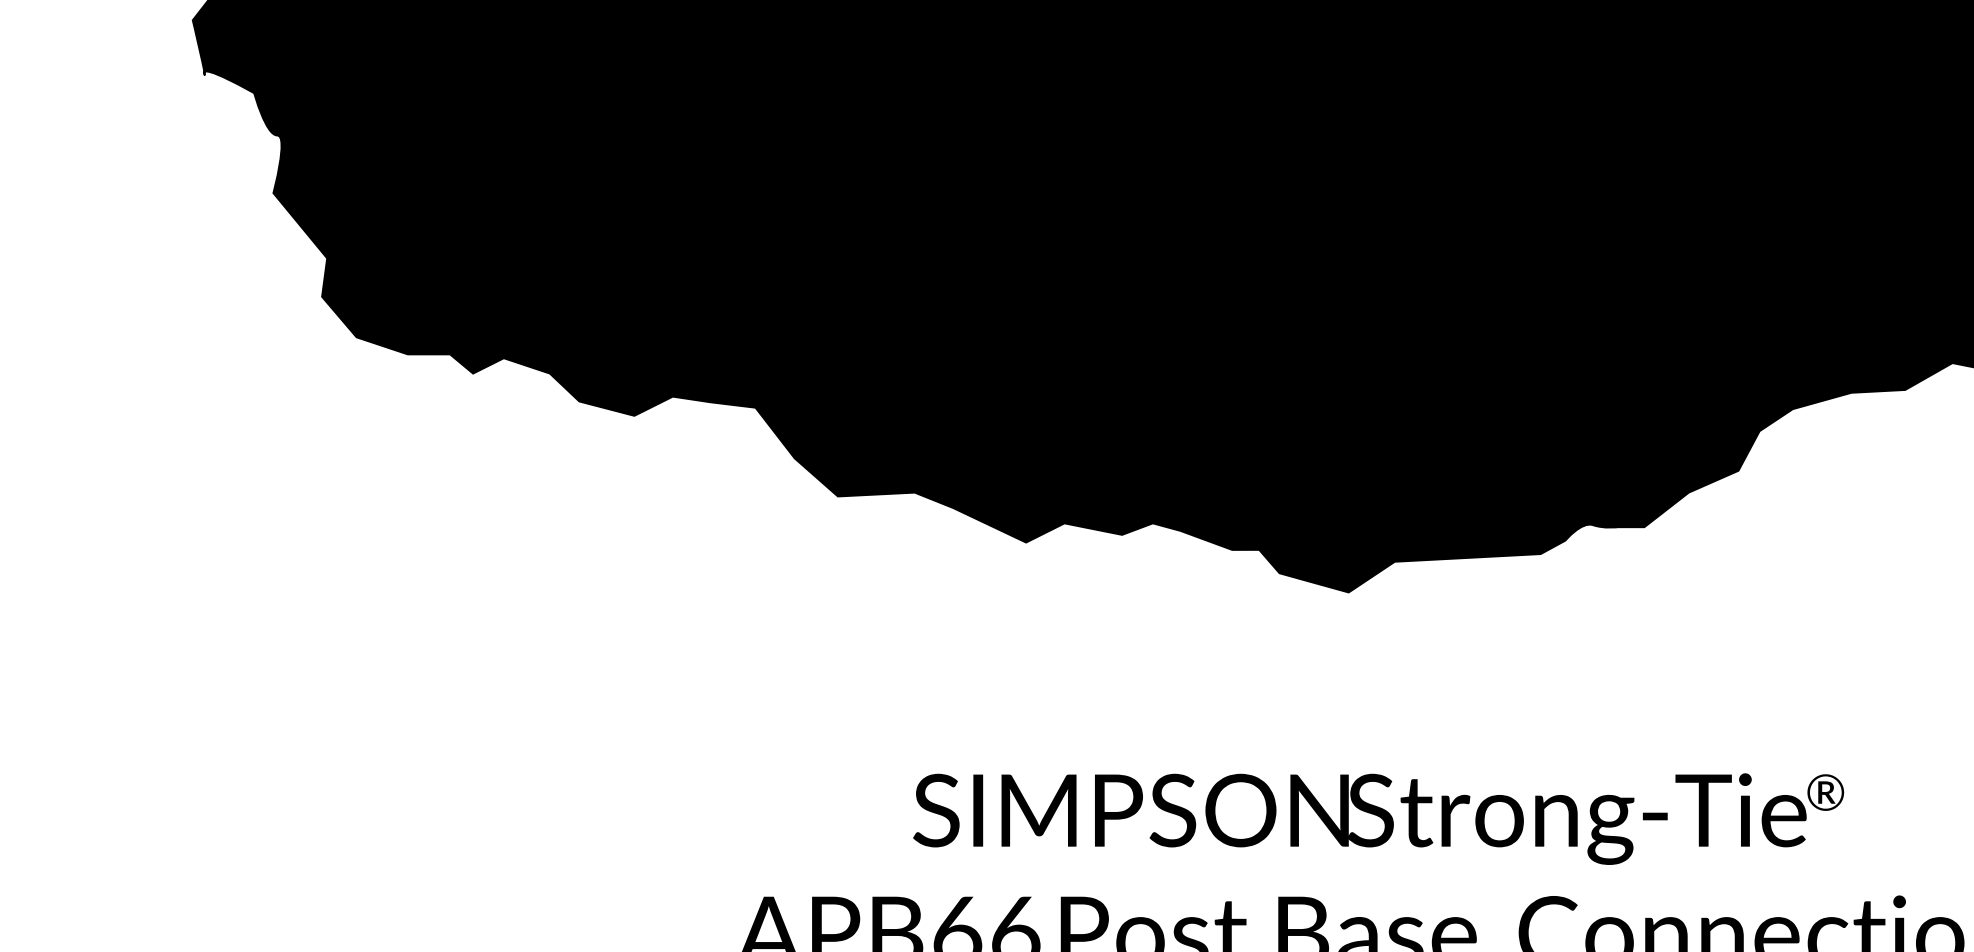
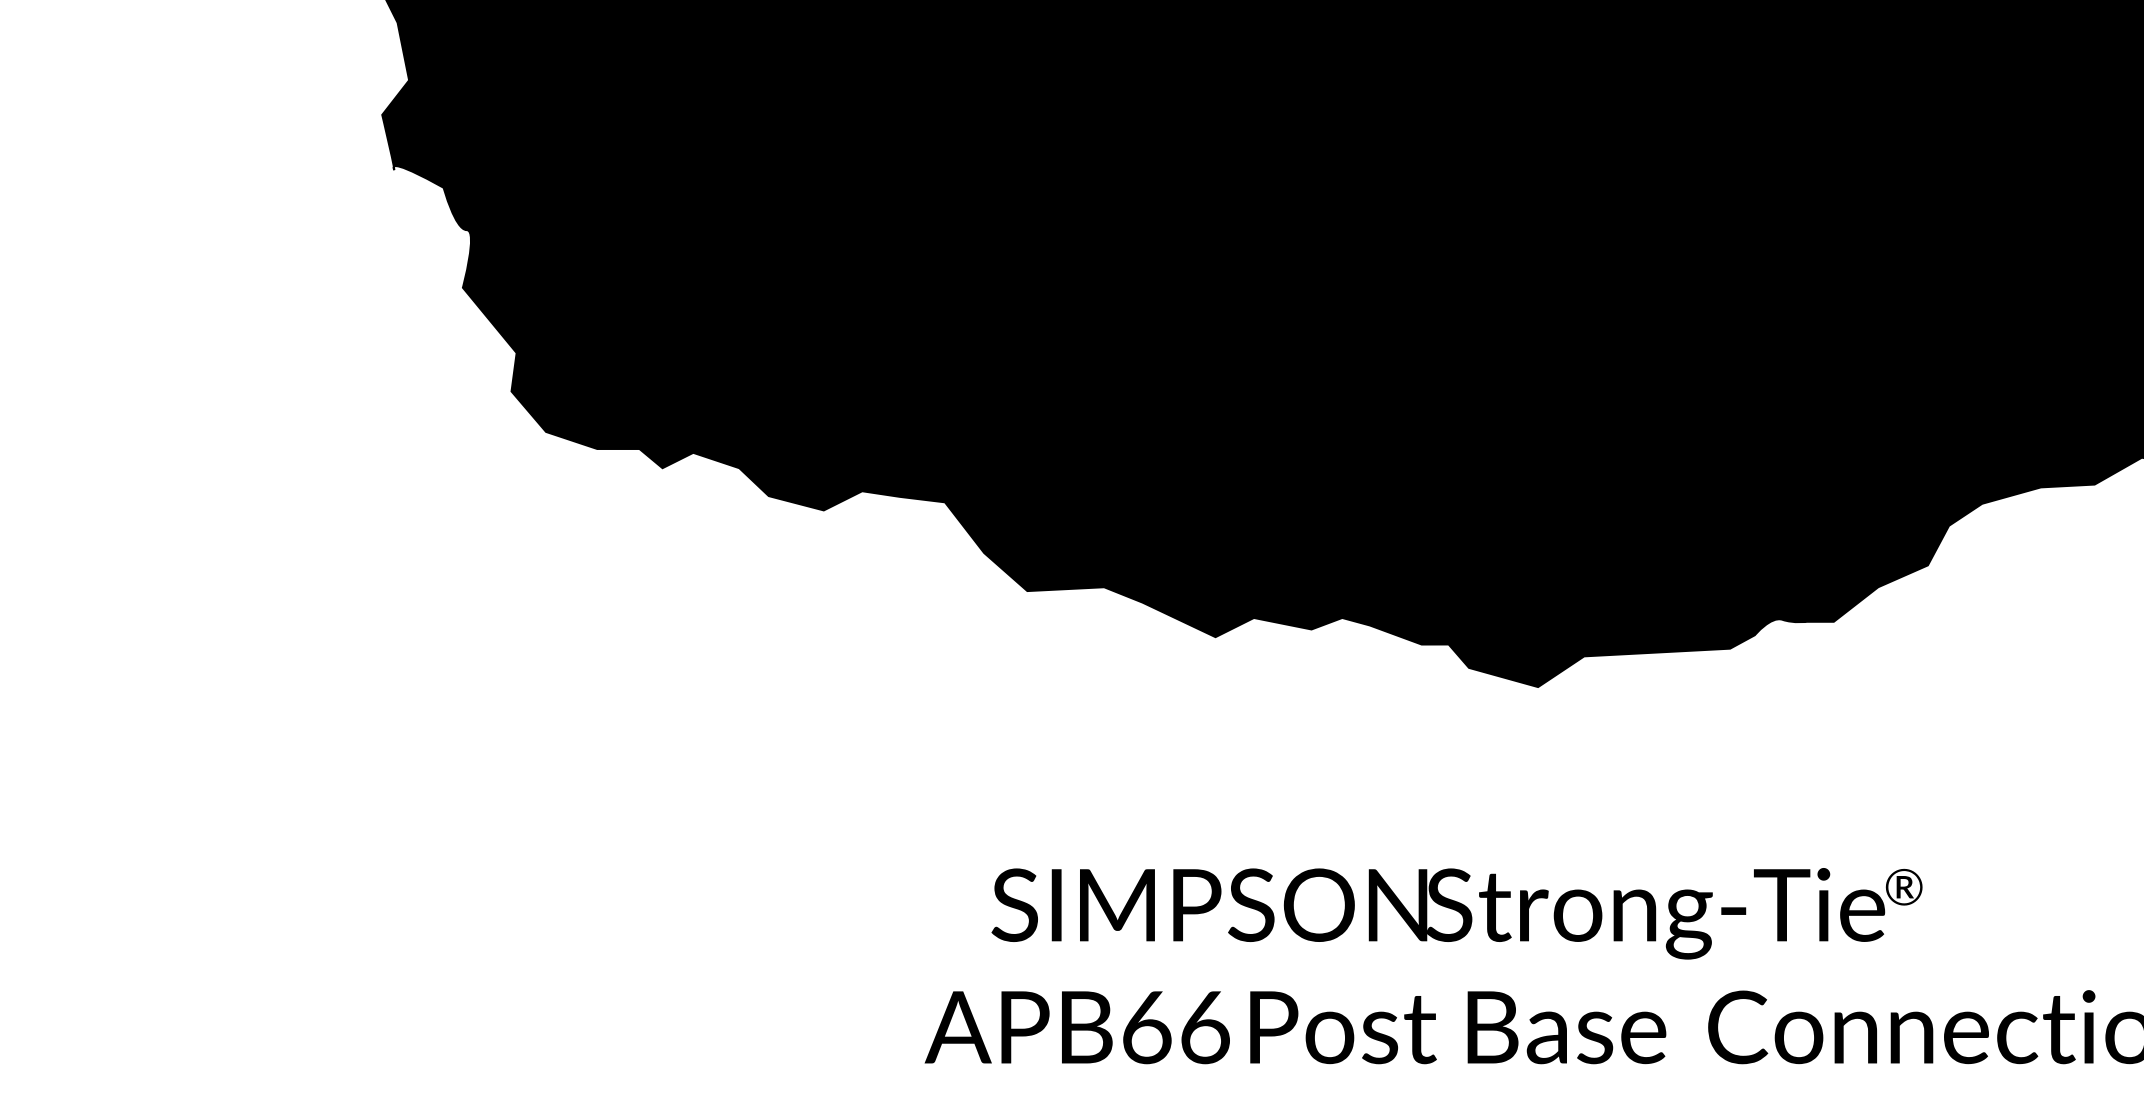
text: (1378, 818) -> (1456, 913), moved

